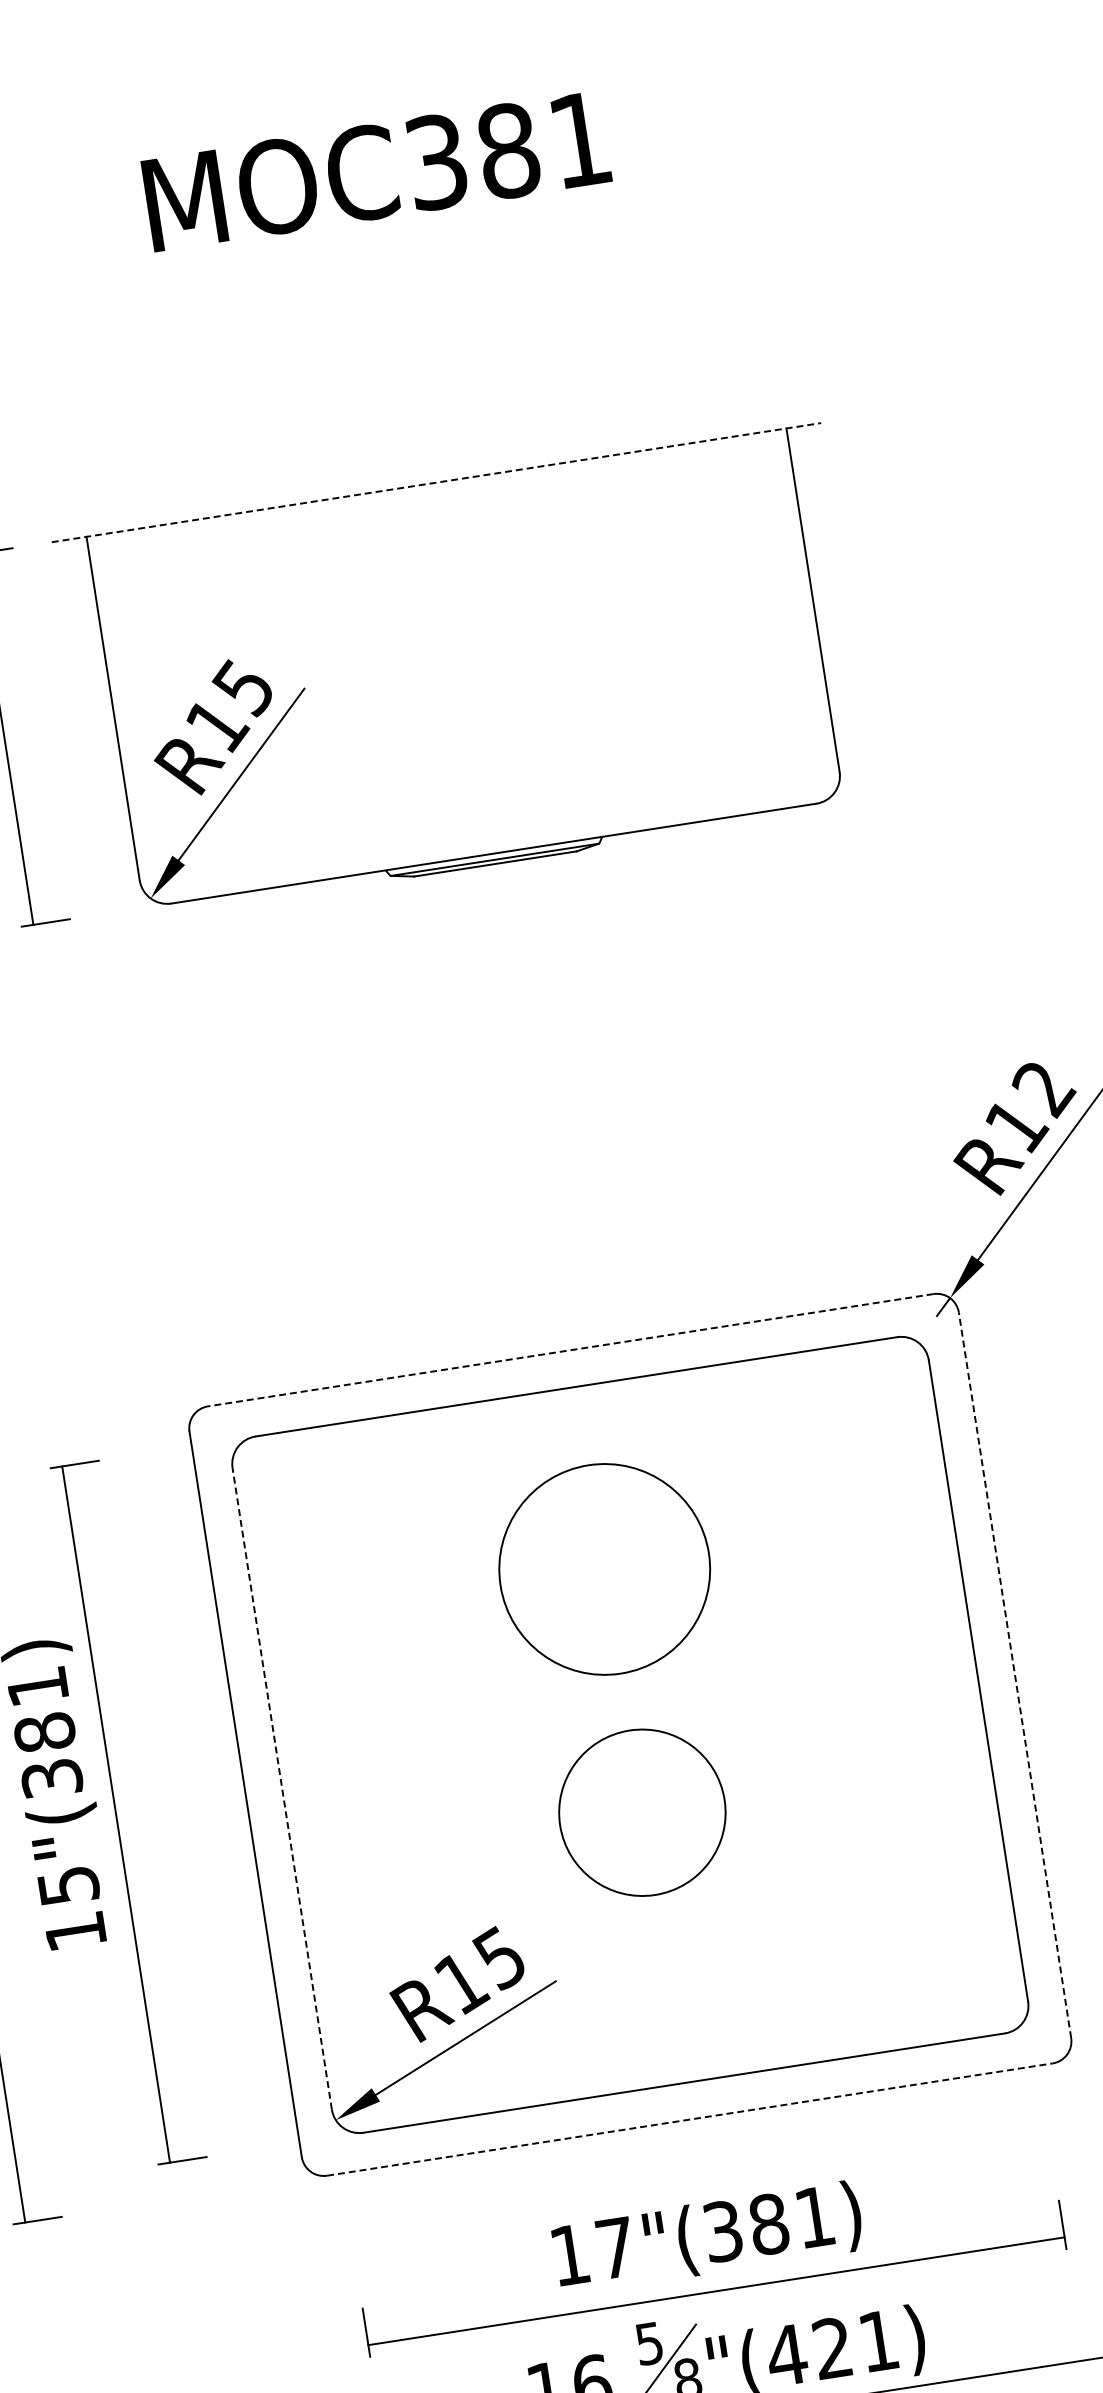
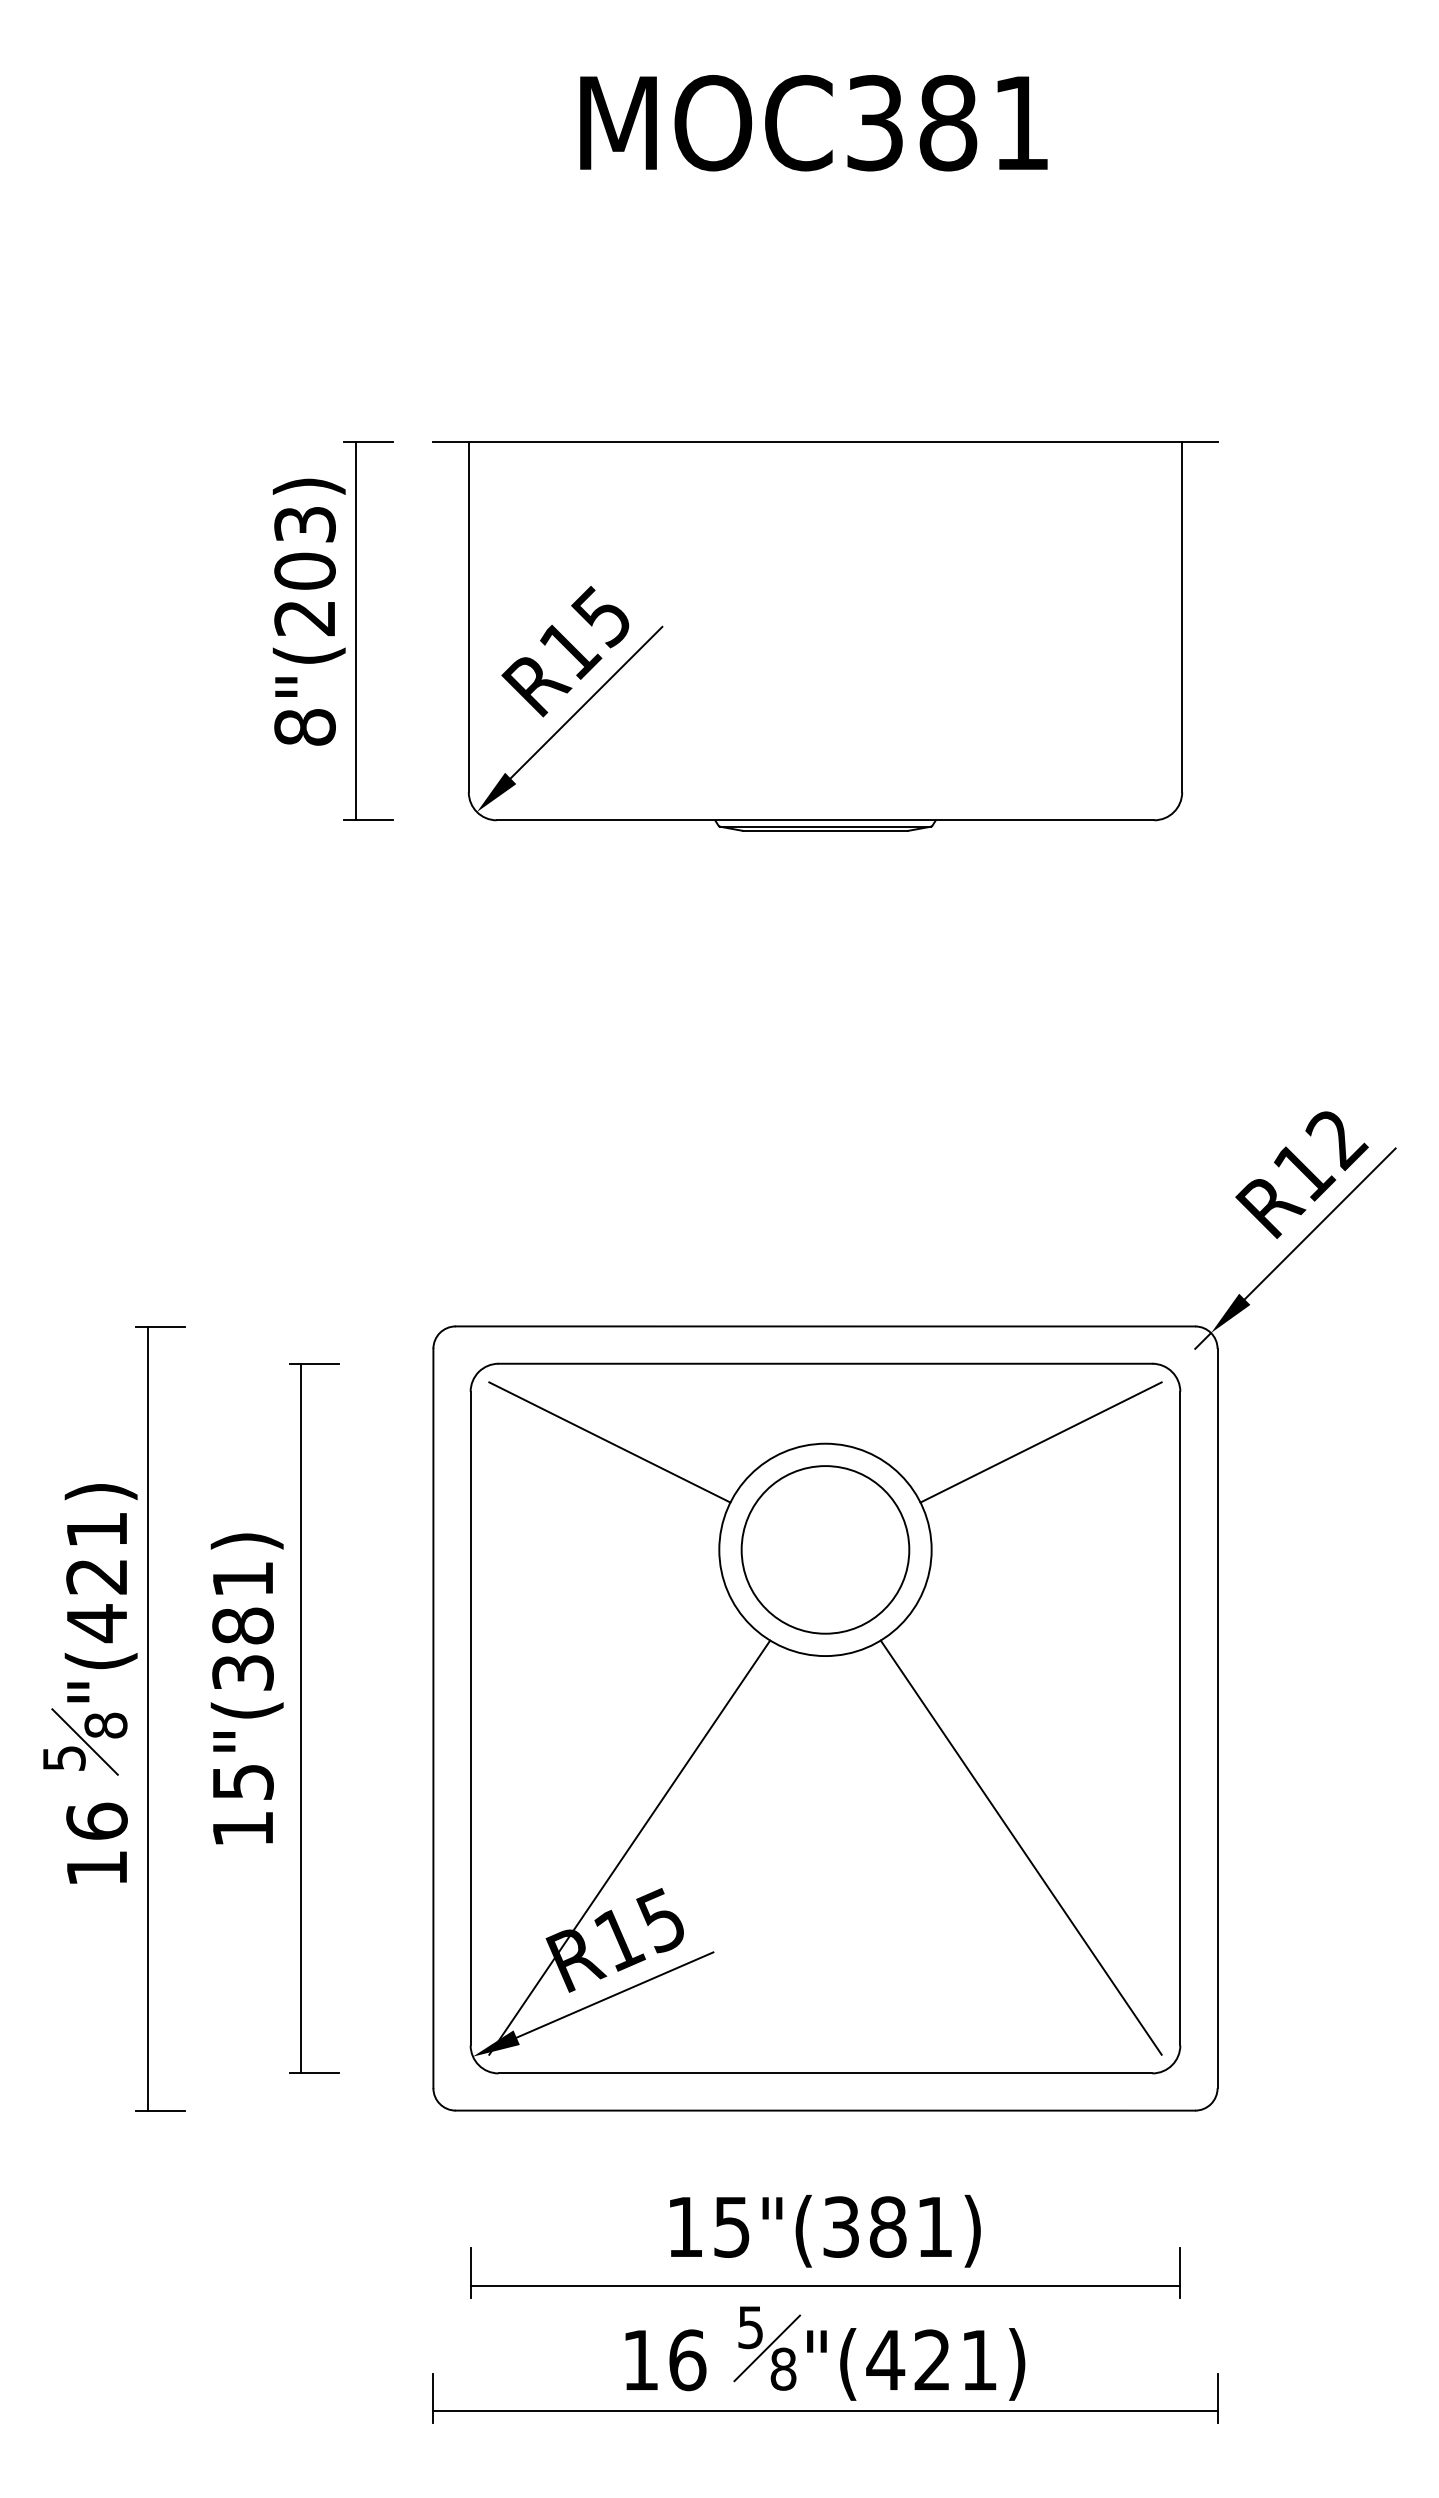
line: (436, 482) -> (825, 442), dashed -> solid
line: (570, 1350) -> (825, 1326), dashed -> solid
line: (799, 1431) -> (1040, 1442), added
line: (376, 1496) -> (609, 1442), added
line: (1014, 1675) -> (1217, 1718), dashed -> solid
line: (282, 1788) -> (470, 1718), dashed -> solid
circle: (642, 1812) -> (825, 1549), moved
line: (841, 1831) -> (1020, 1847), added
line: (457, 1891) -> (629, 1847), added
line: (689, 2119) -> (825, 2110), dashed -> solid
text: (615, 2248) -> (731, 2227), 17"(381) -> 15"(381)

